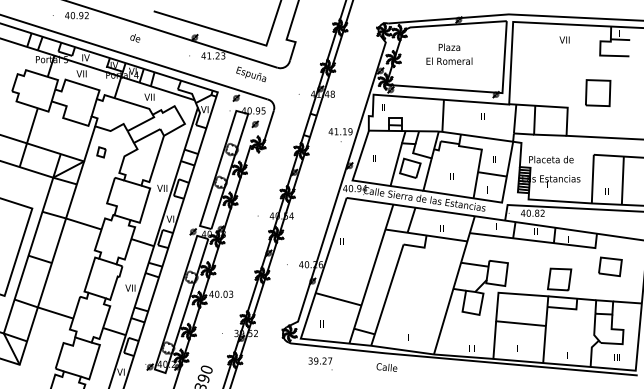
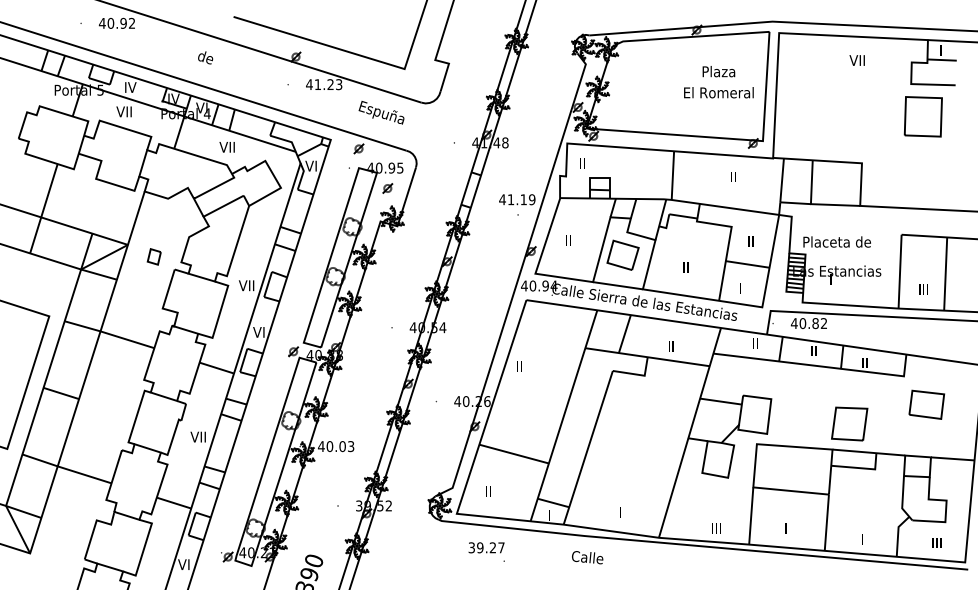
text: (449, 53) -> (718, 80), moved
part: (598, 93) -> (923, 117), moved
part: (101, 152) -> (154, 257), moved

